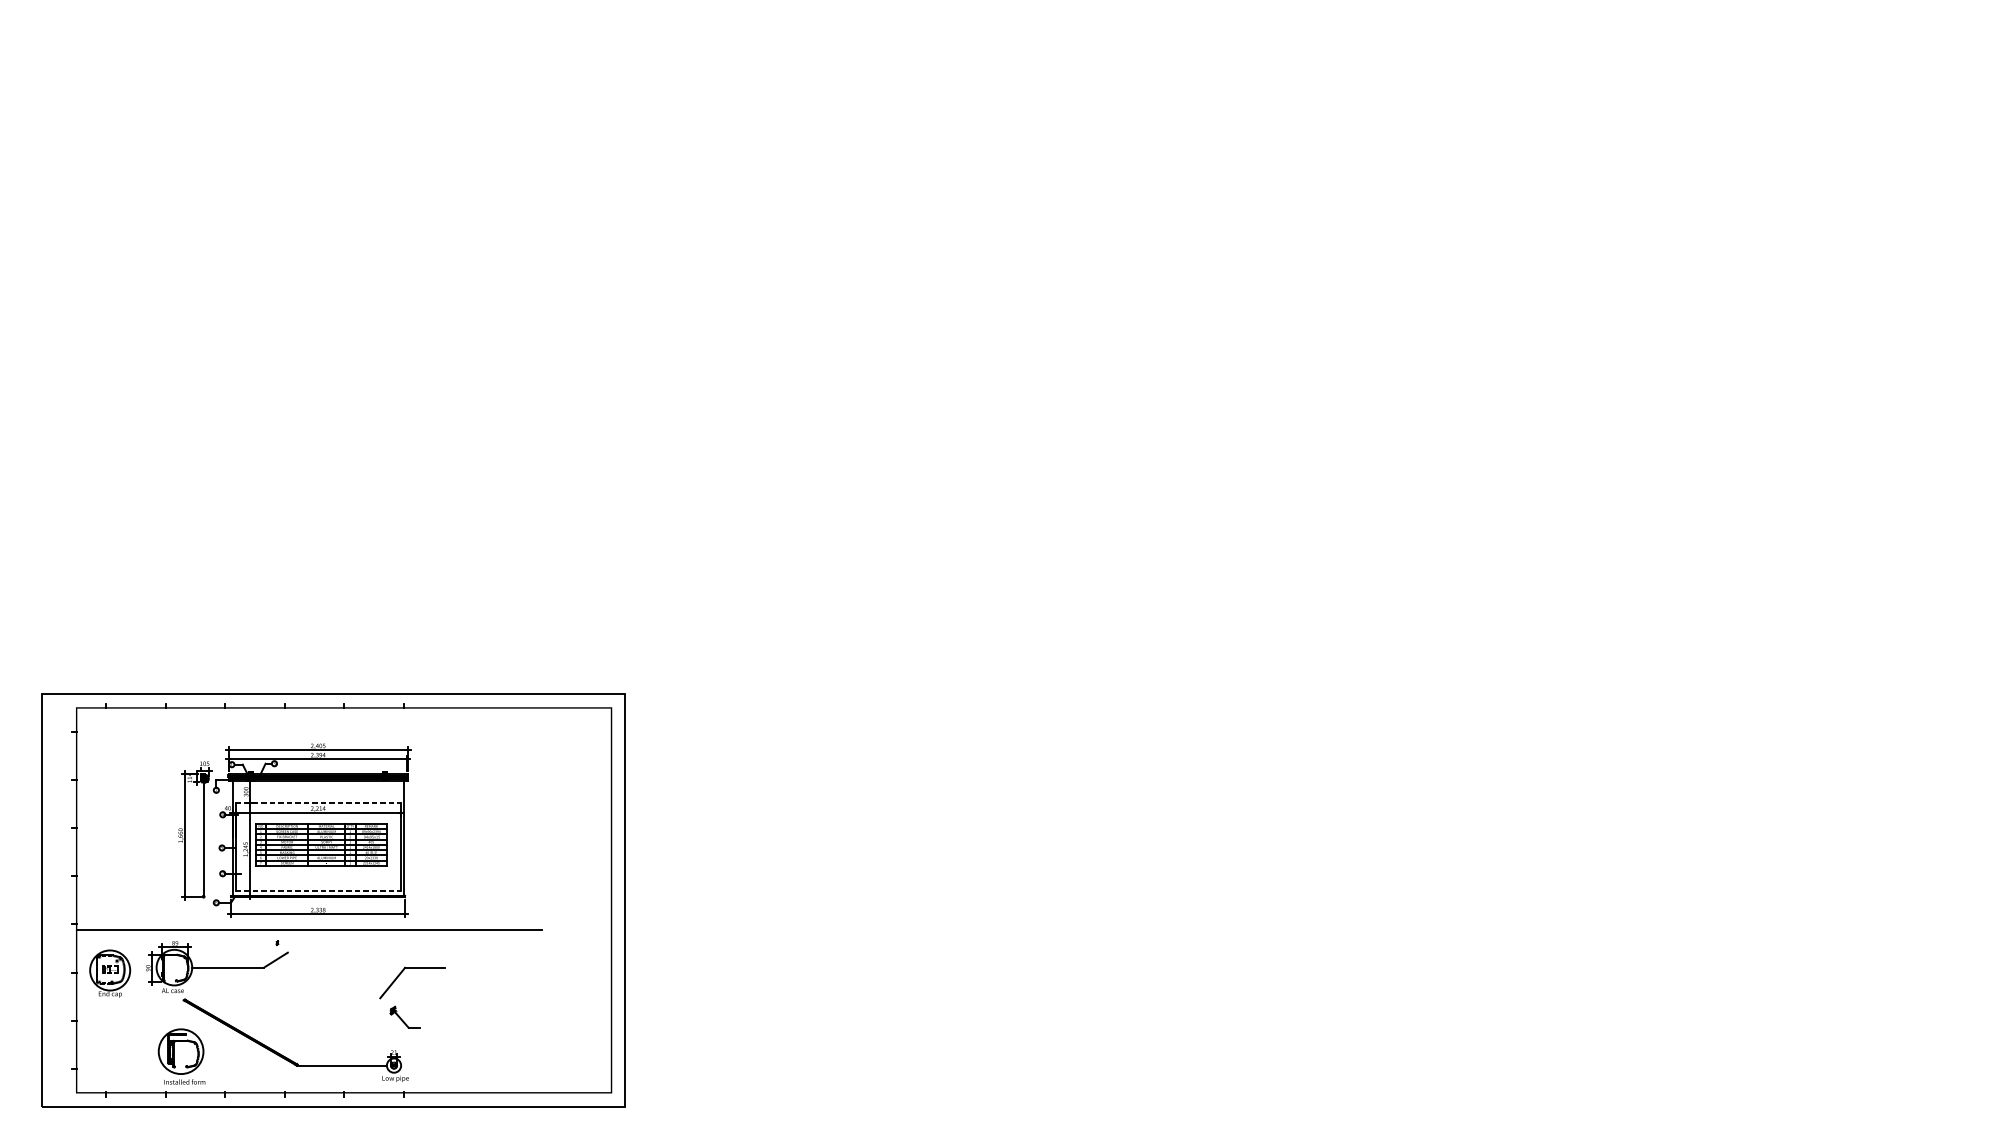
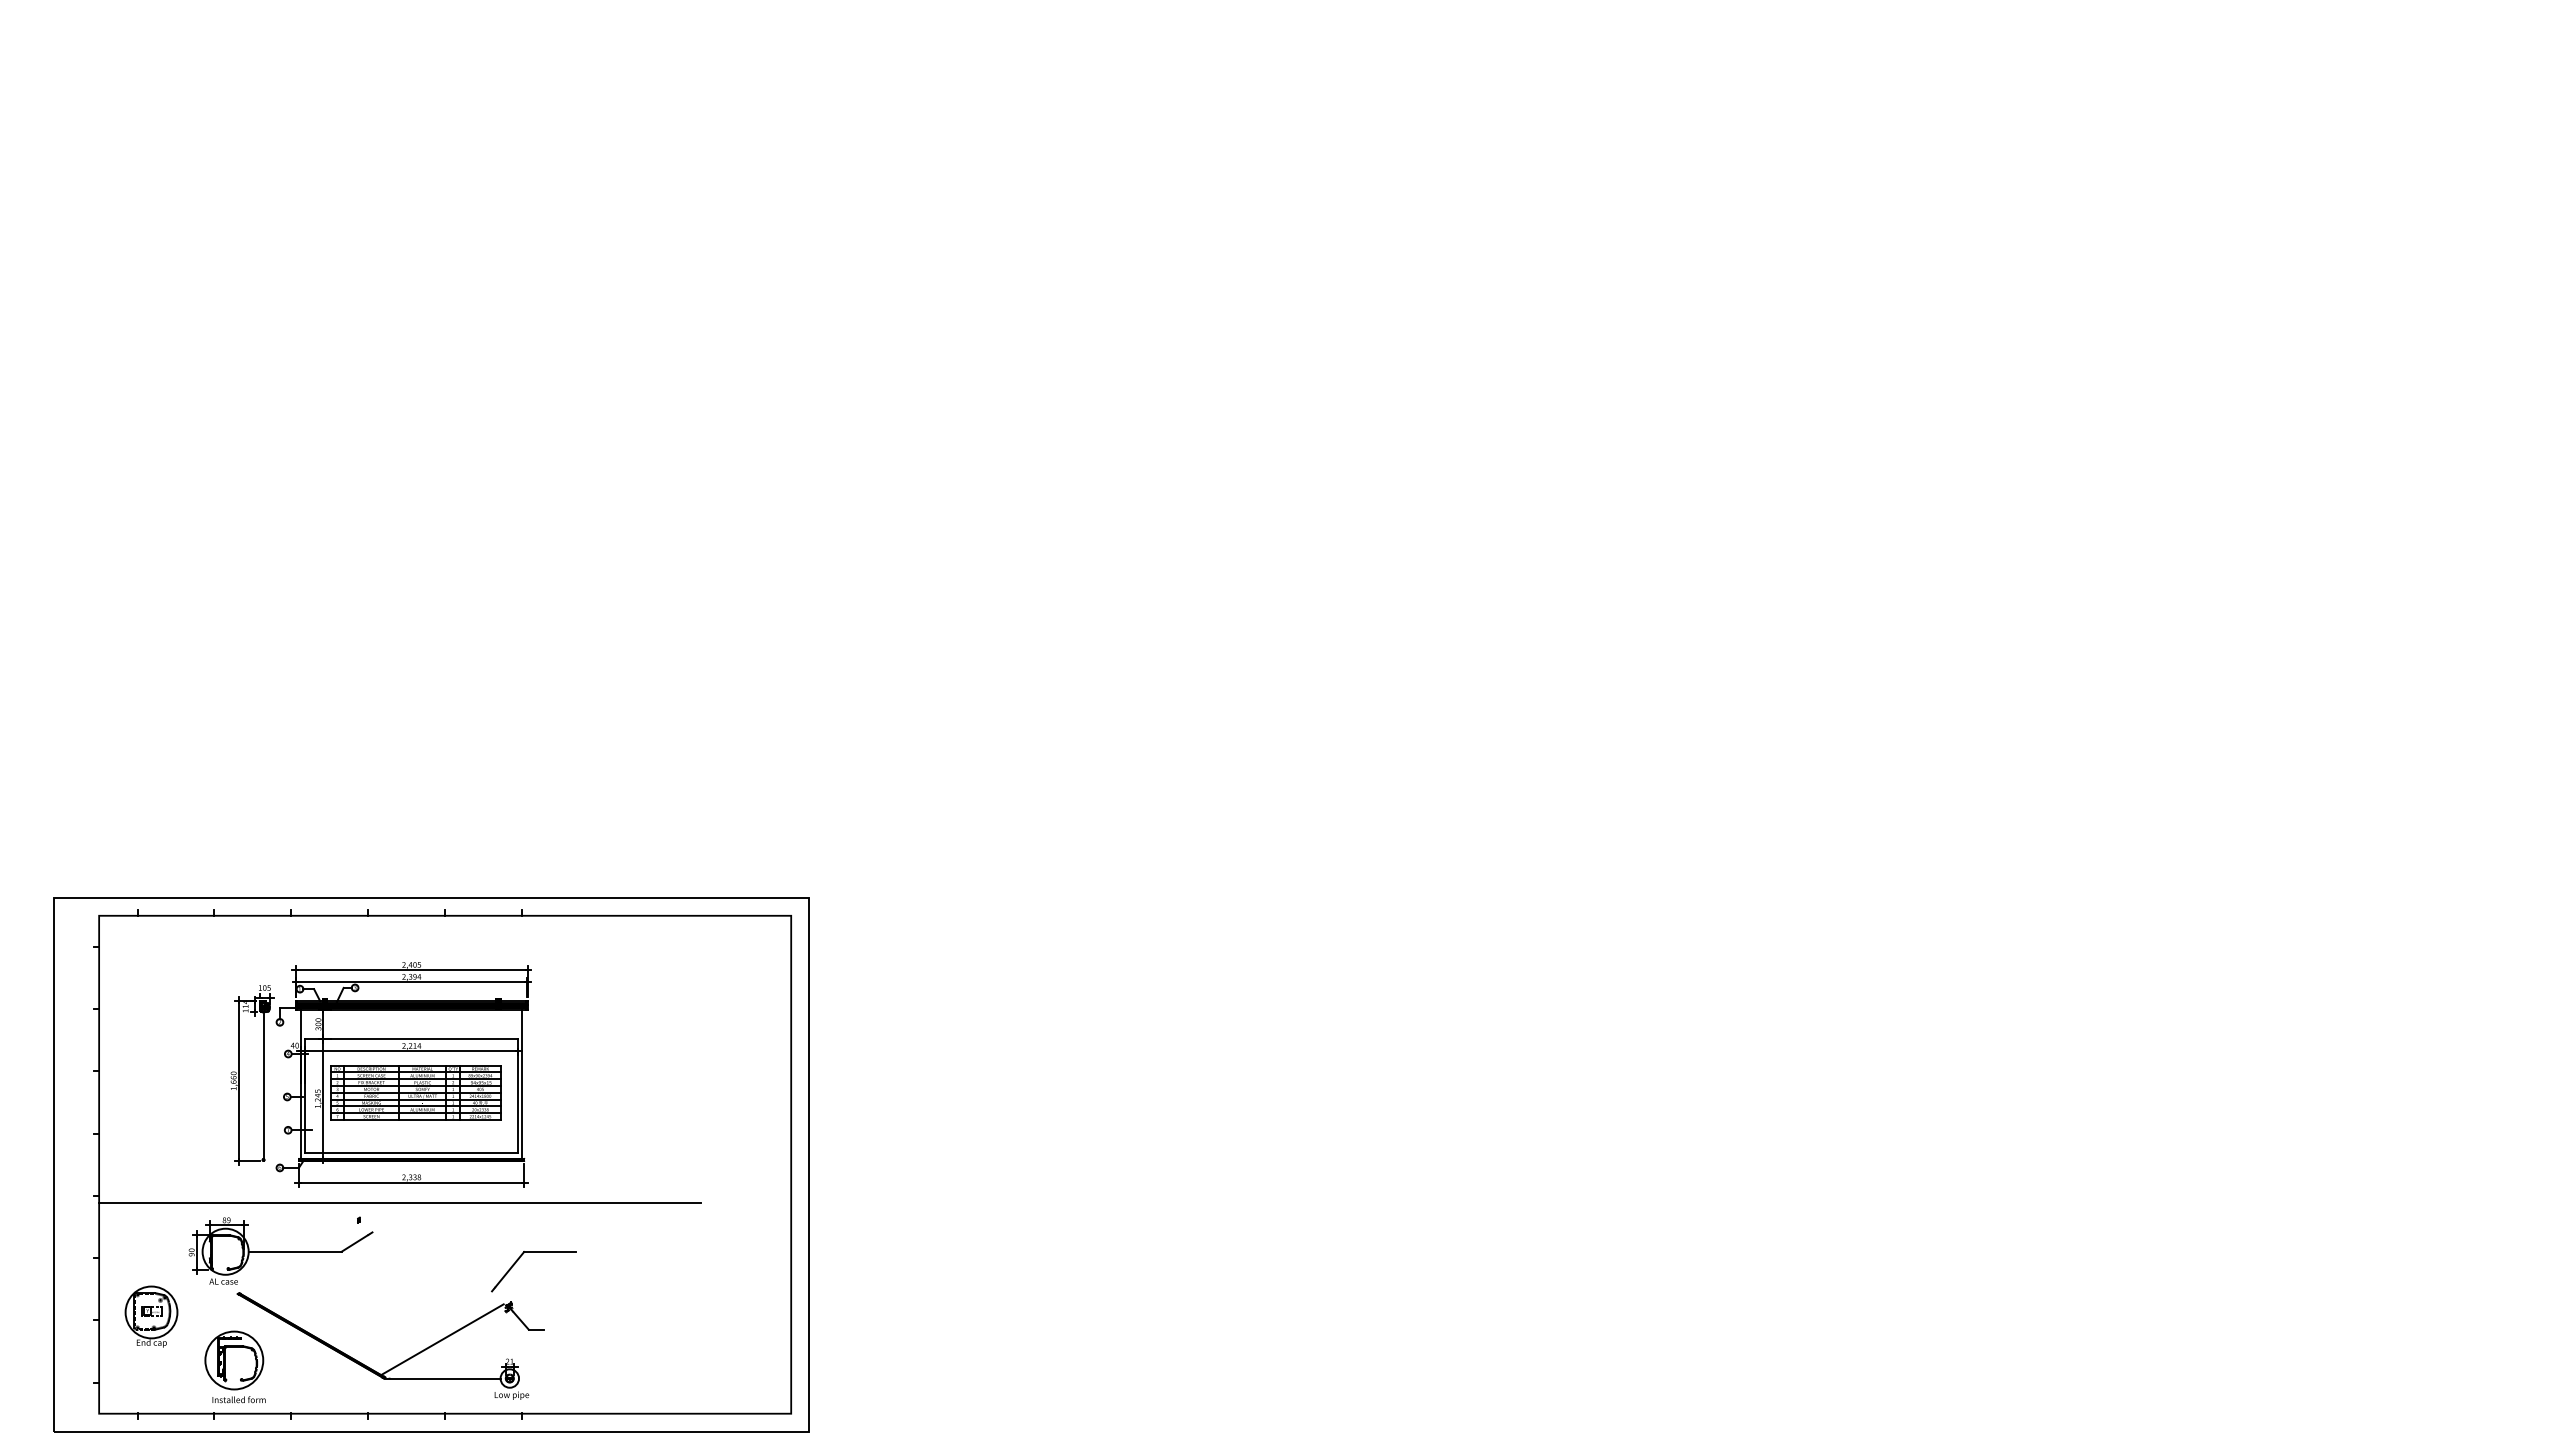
line: (318, 802) -> (411, 1038), dashed -> solid
line: (318, 891) -> (411, 1153), dashed -> solid
part: (110, 973) -> (151, 1316), moved
line: (342, 1035) -> (442, 1339), added

